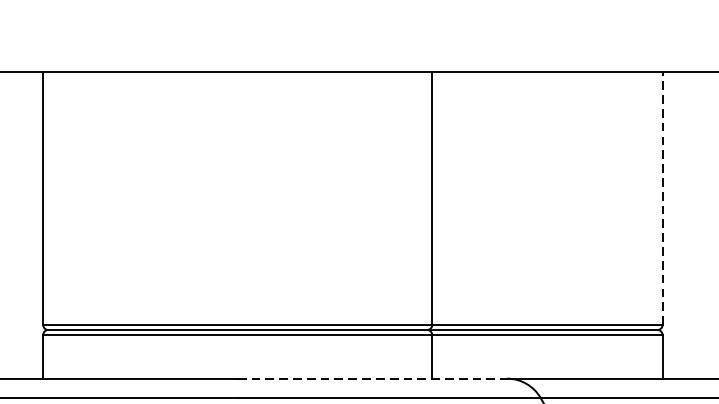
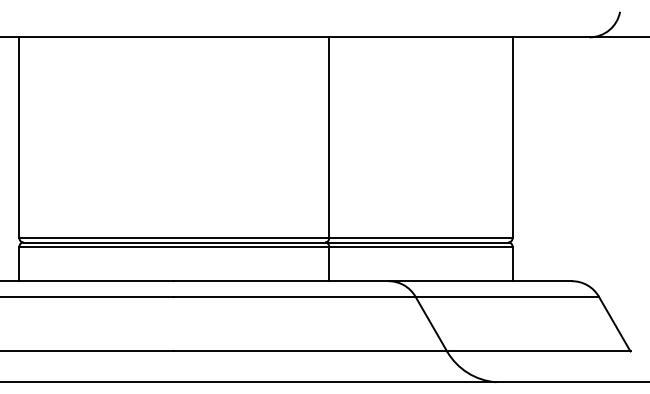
line: (662, 198) -> (512, 137), dashed -> solid
line: (373, 379) -> (282, 281), dashed -> solid

